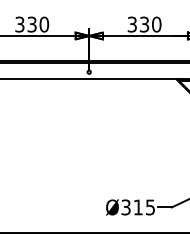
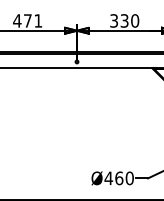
text: (31, 24) -> (27, 20), 330 -> 471
text: (138, 207) -> (119, 178), Ø315 -> Ø460

